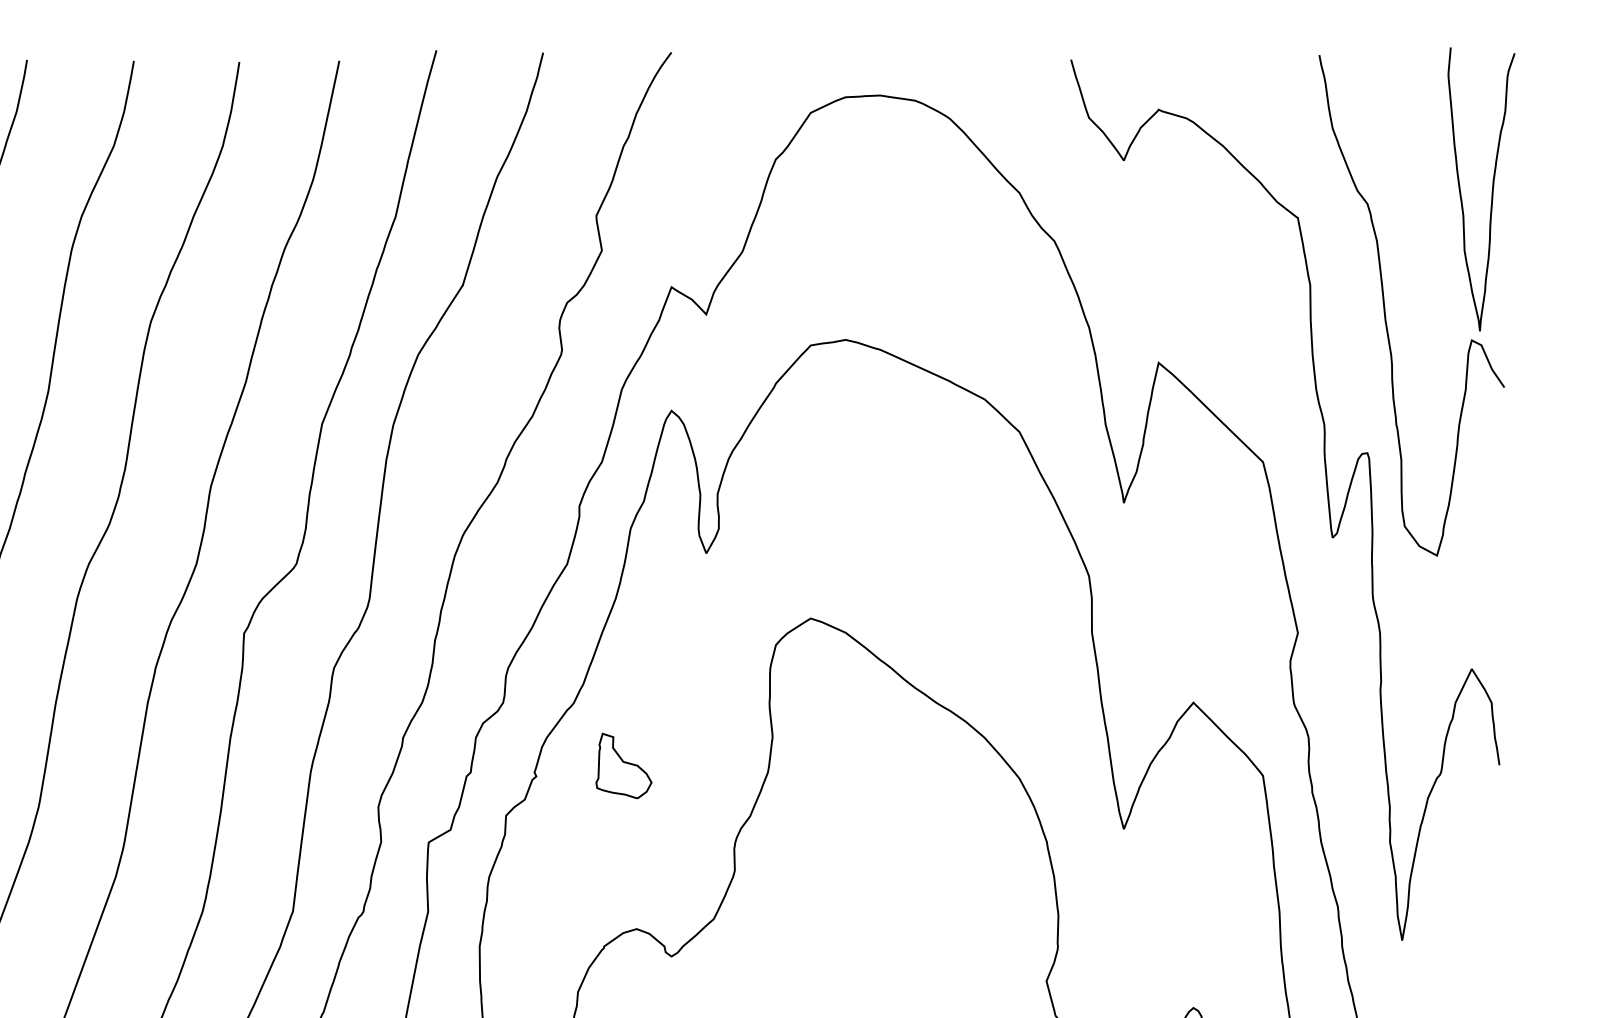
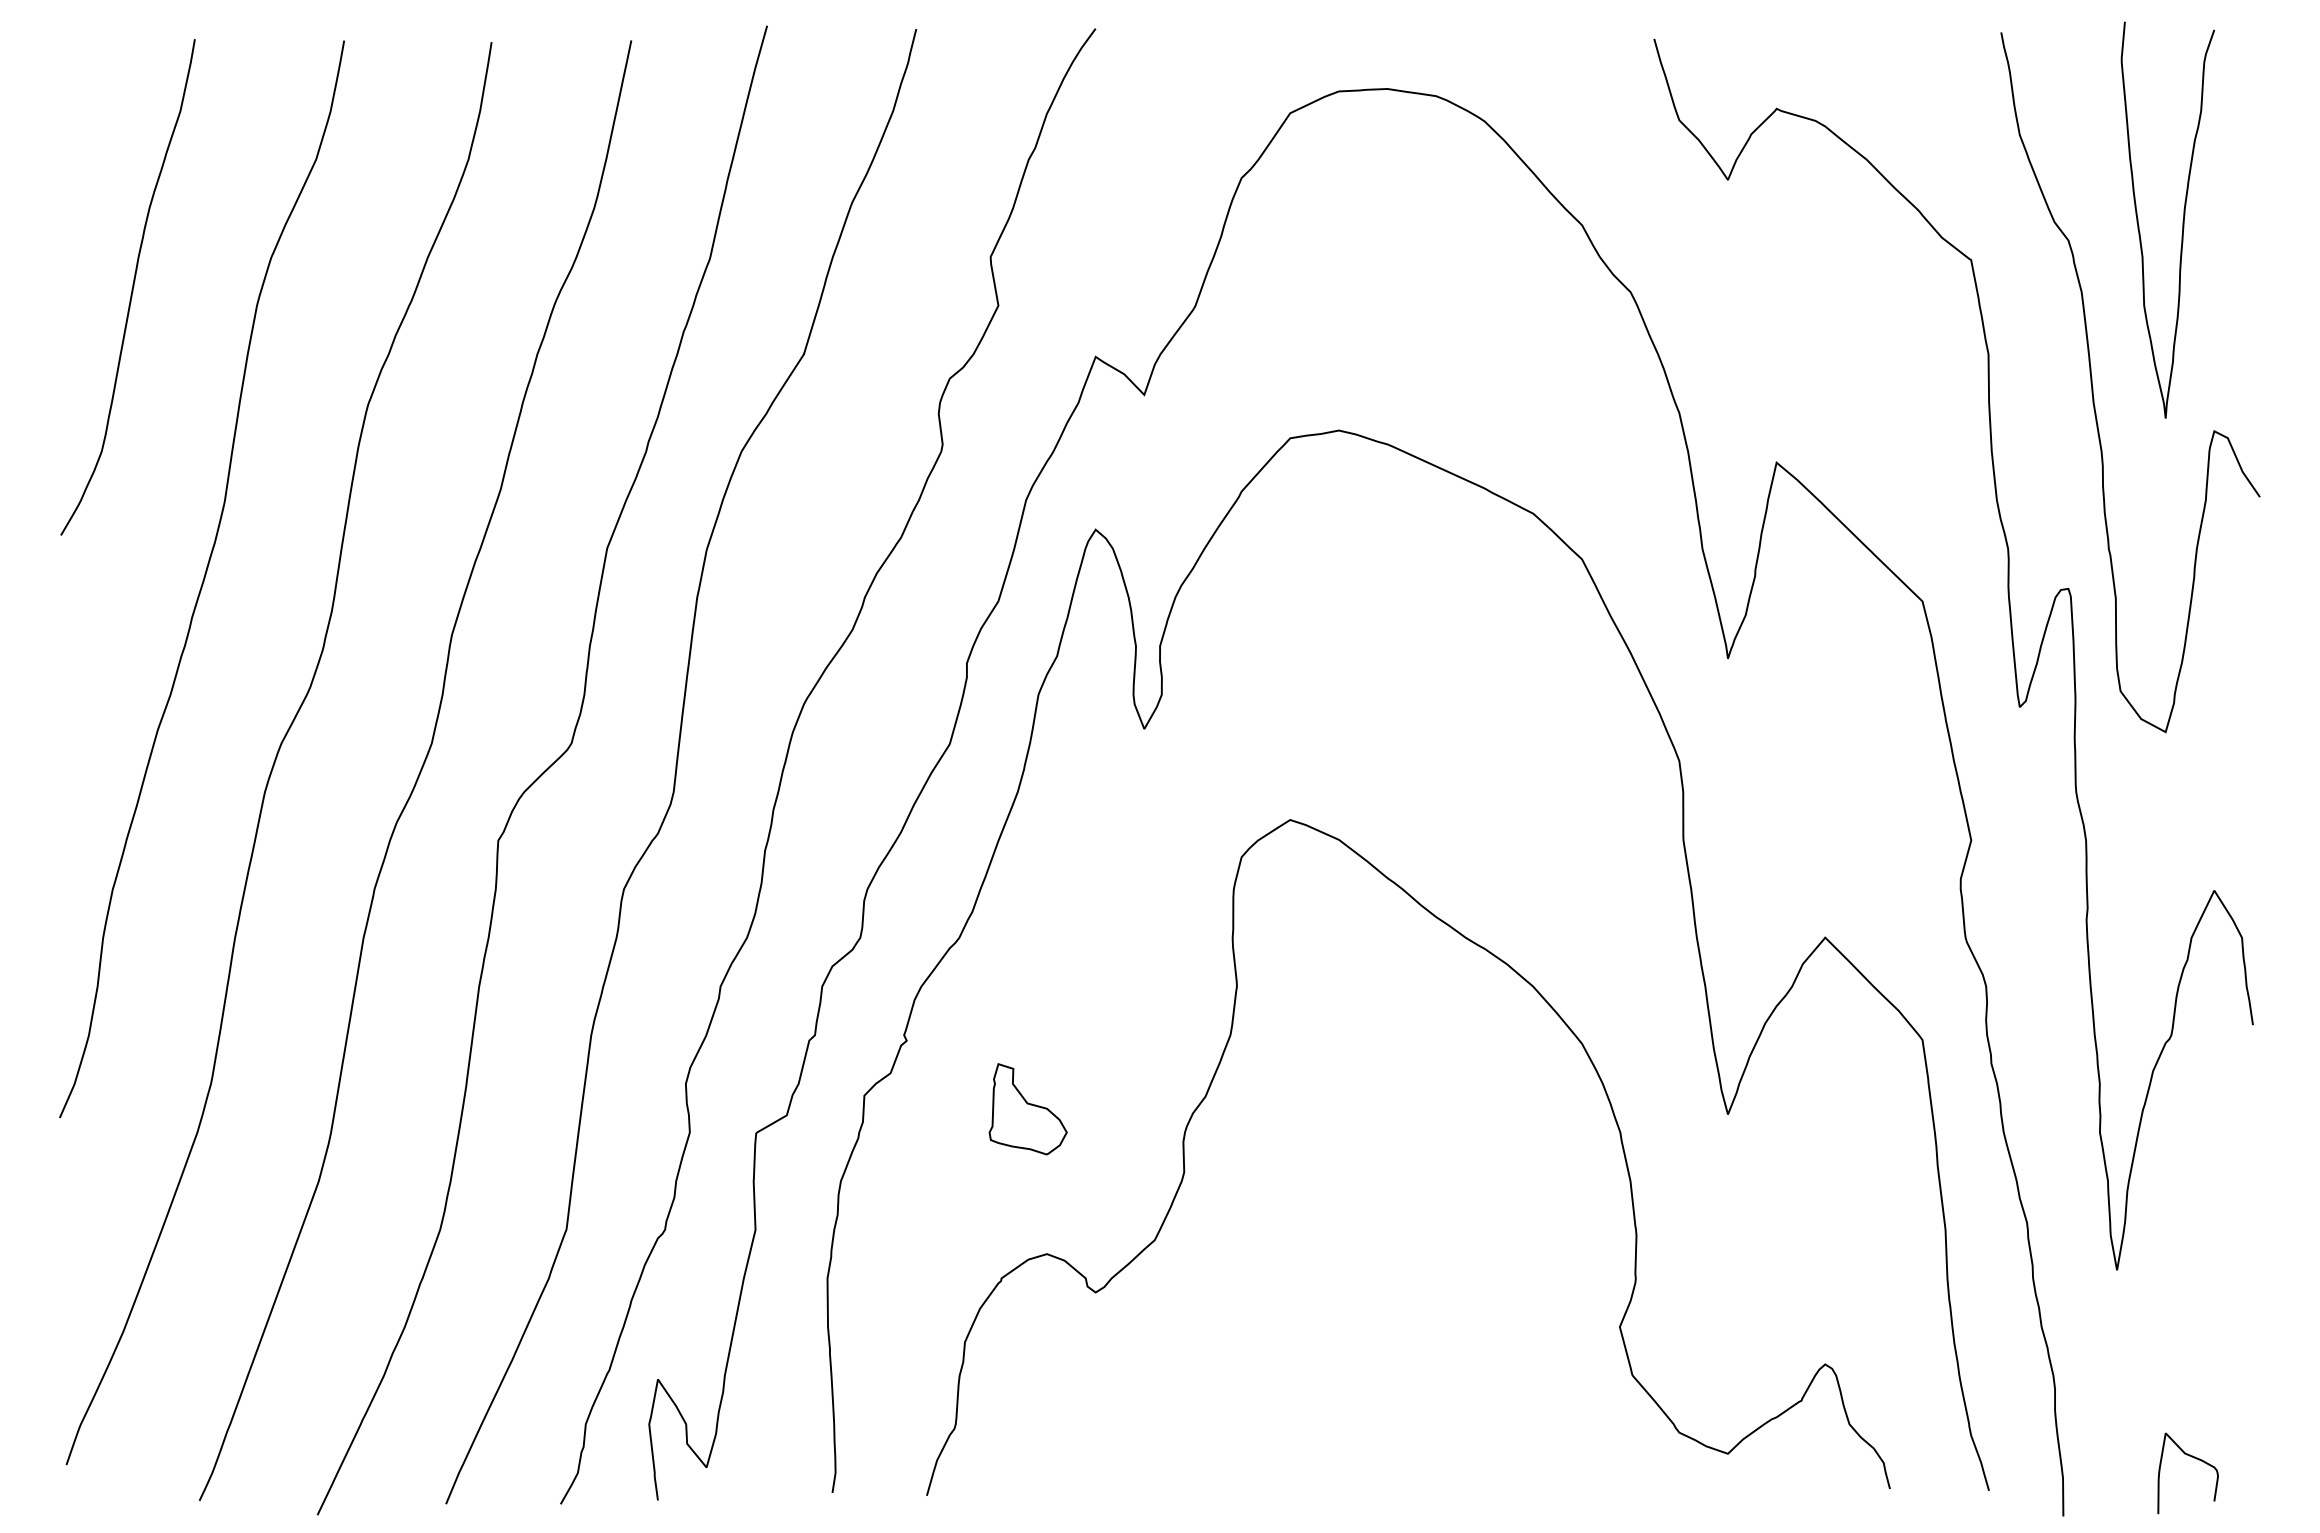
curve: (1491, 189) -> (2182, 220), moved
part: (623, 766) -> (1027, 1109), moved

